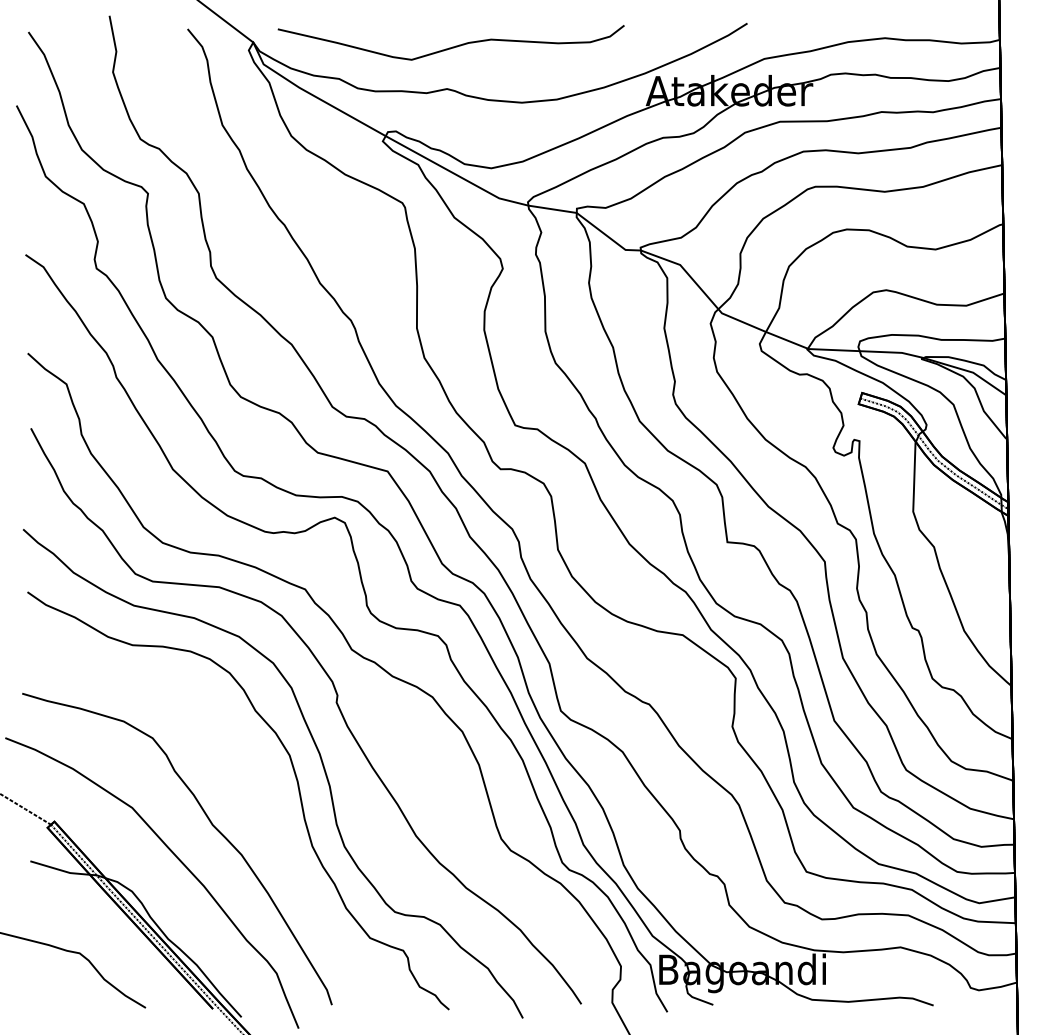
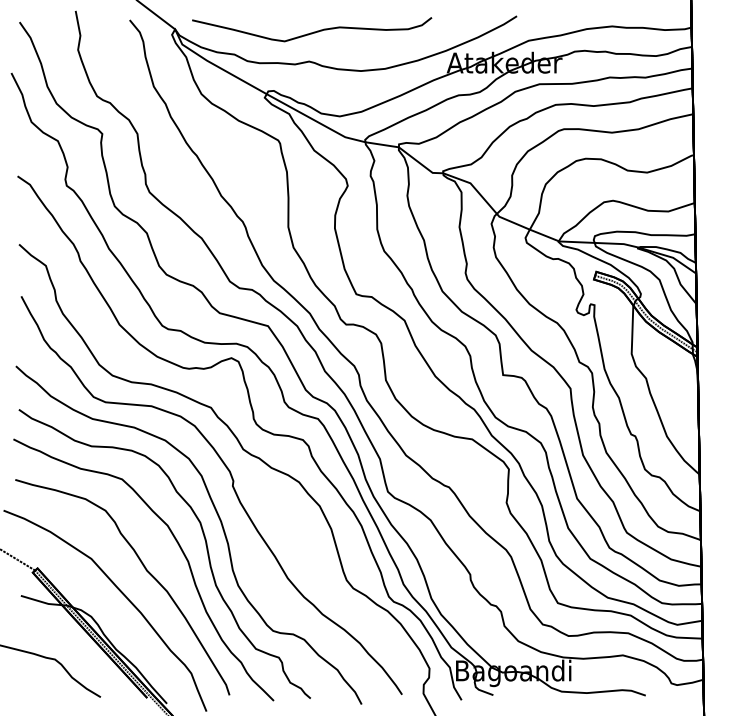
part: (262, 797) -> (181, 551), added

